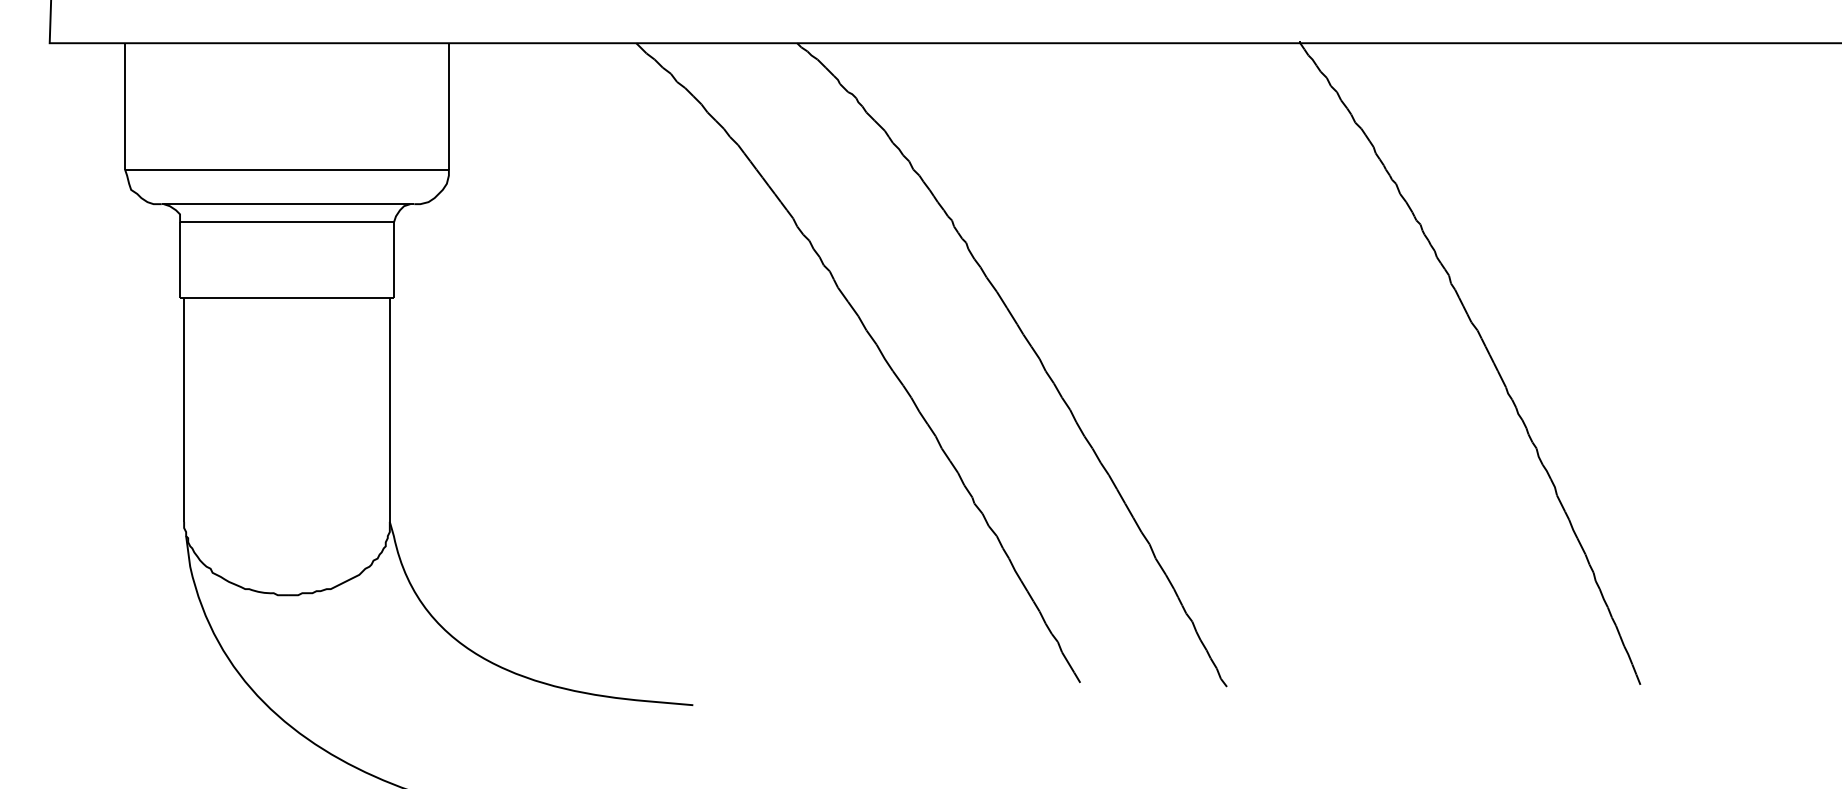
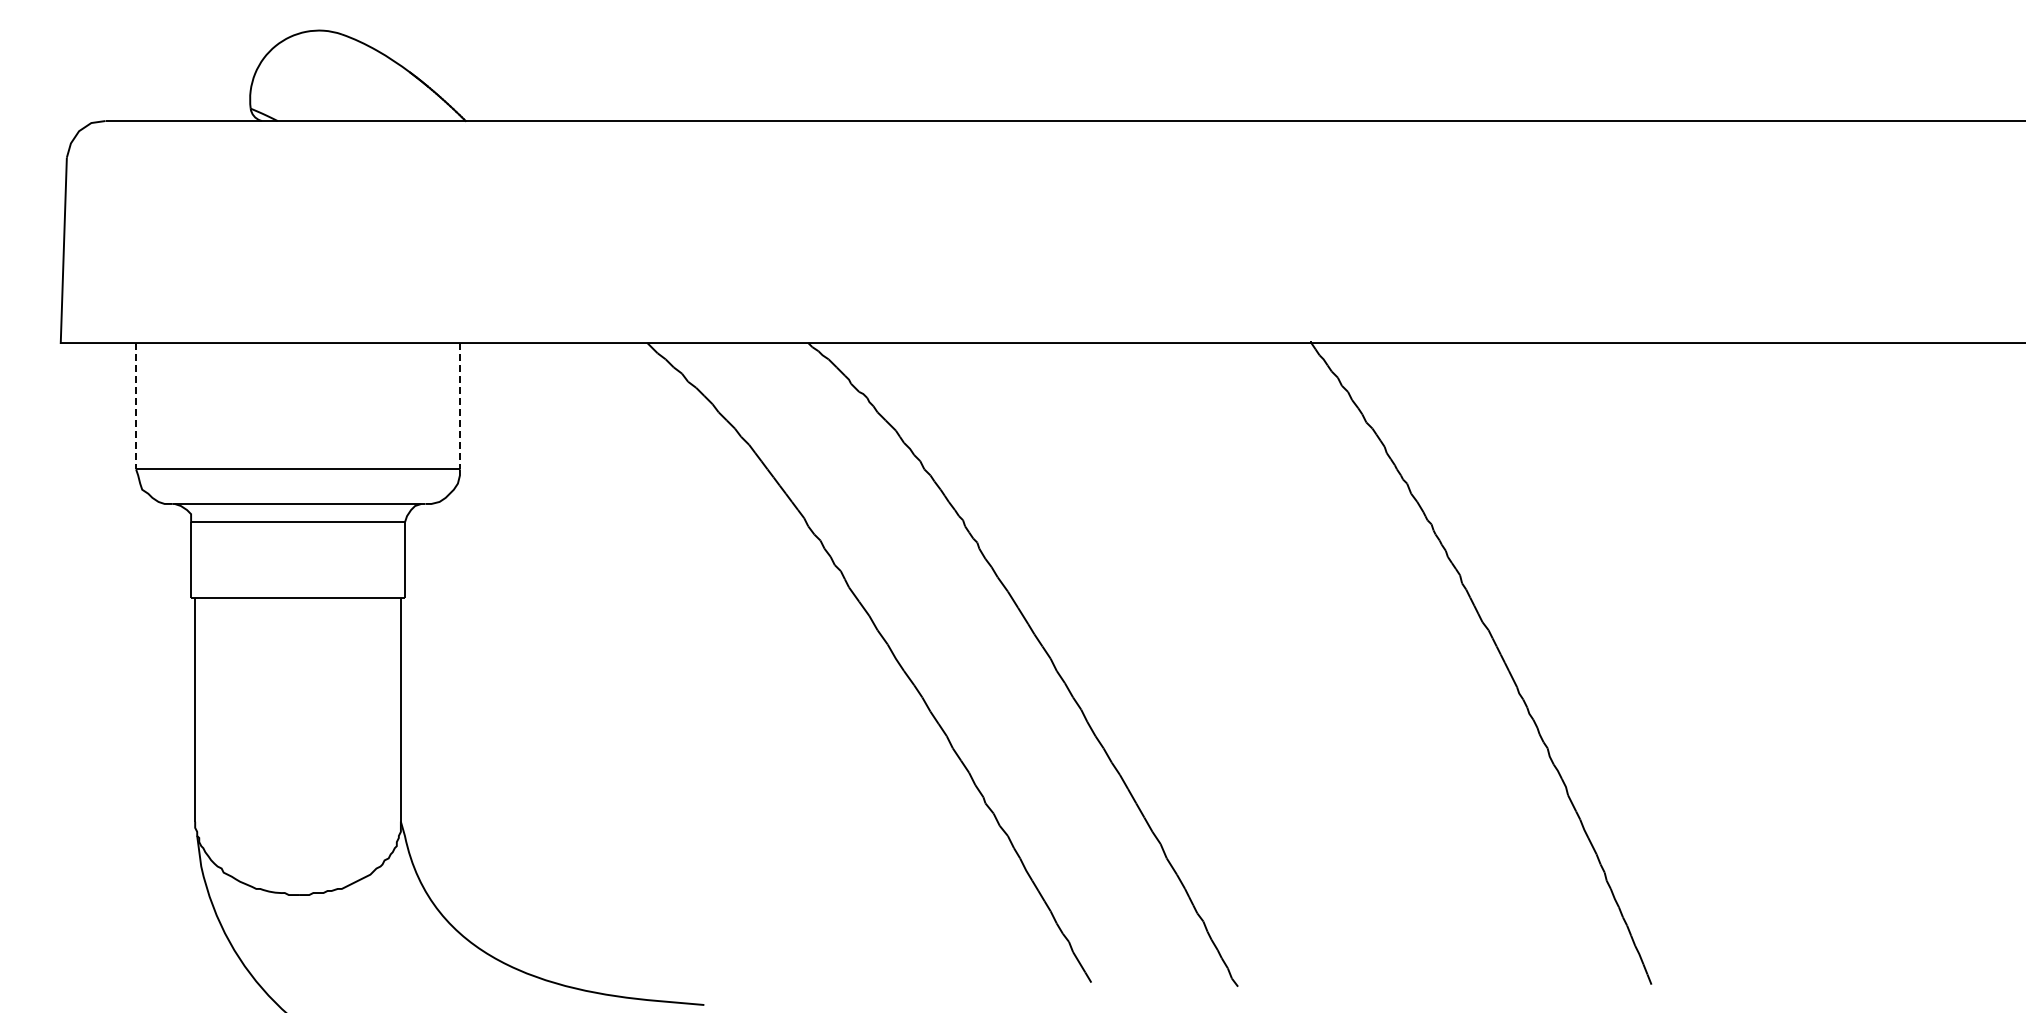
line: (125, 106) -> (136, 406), solid -> dashed
line: (448, 106) -> (459, 406), solid -> dashed

